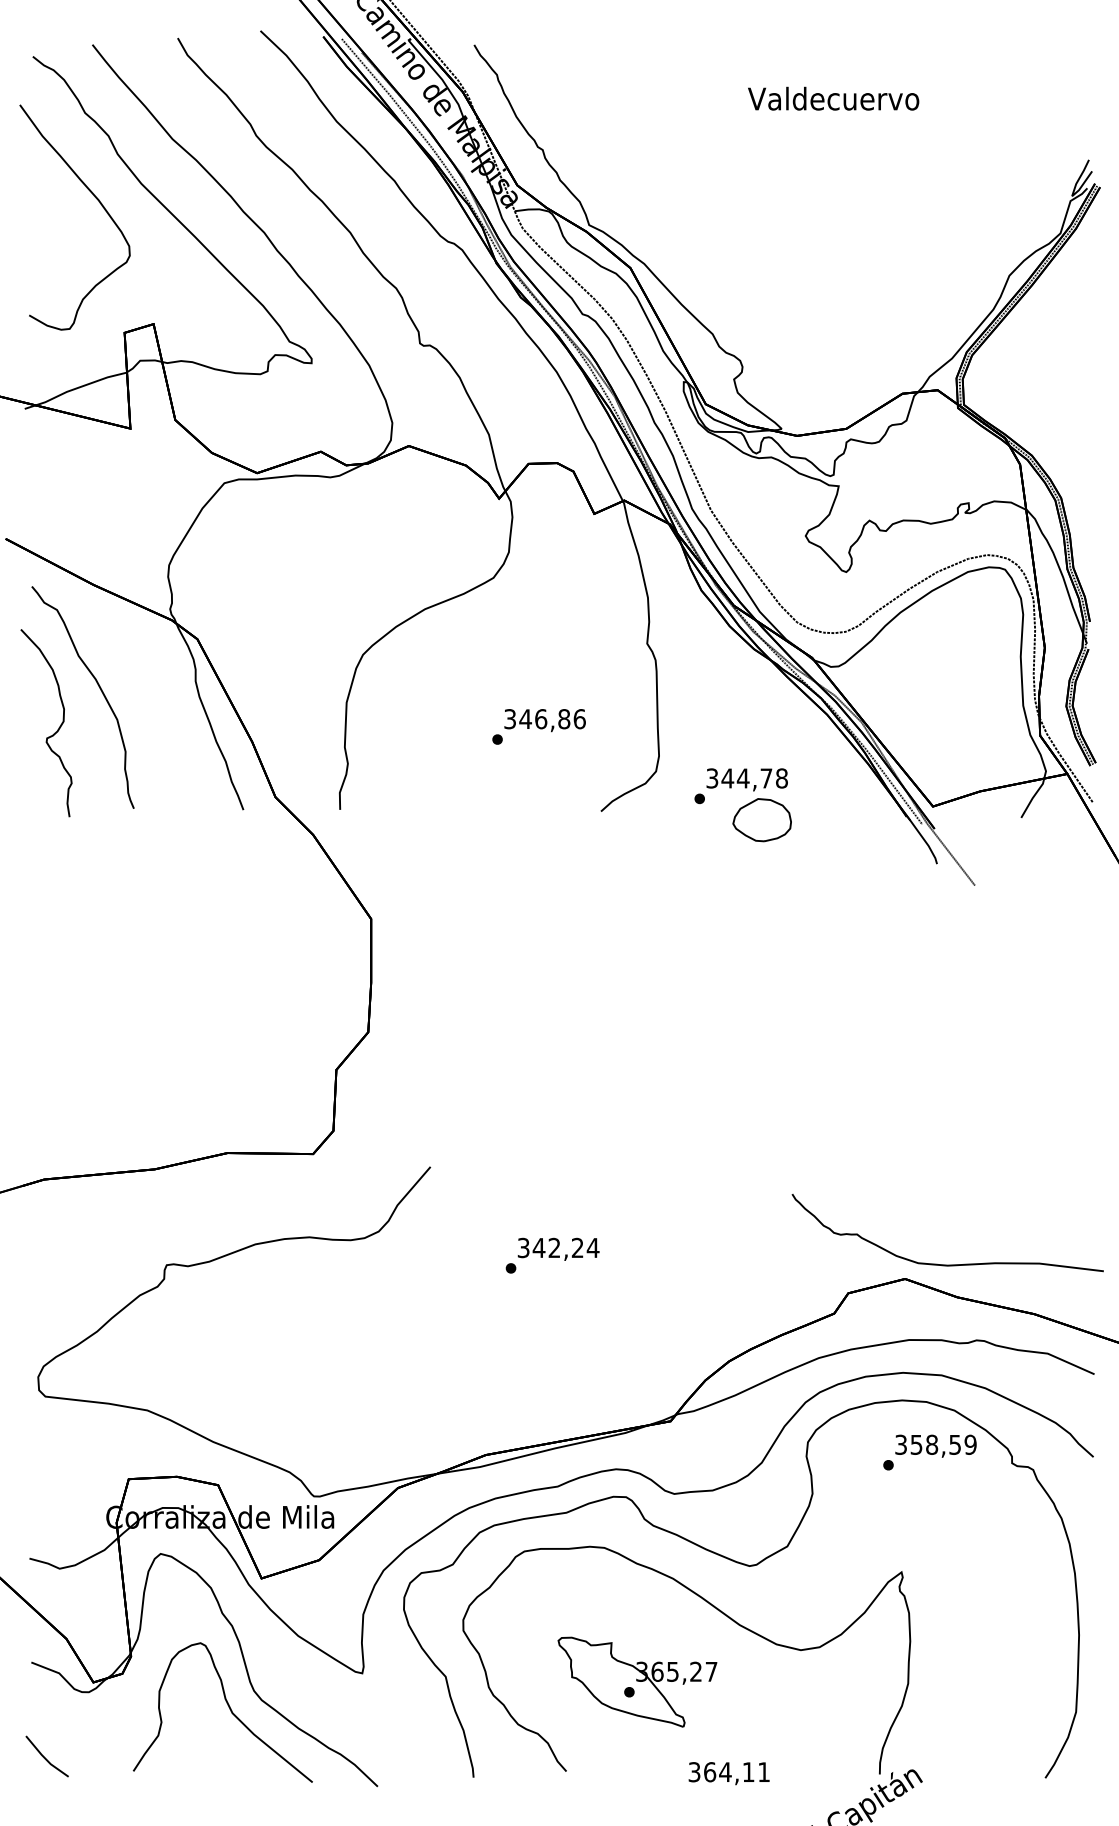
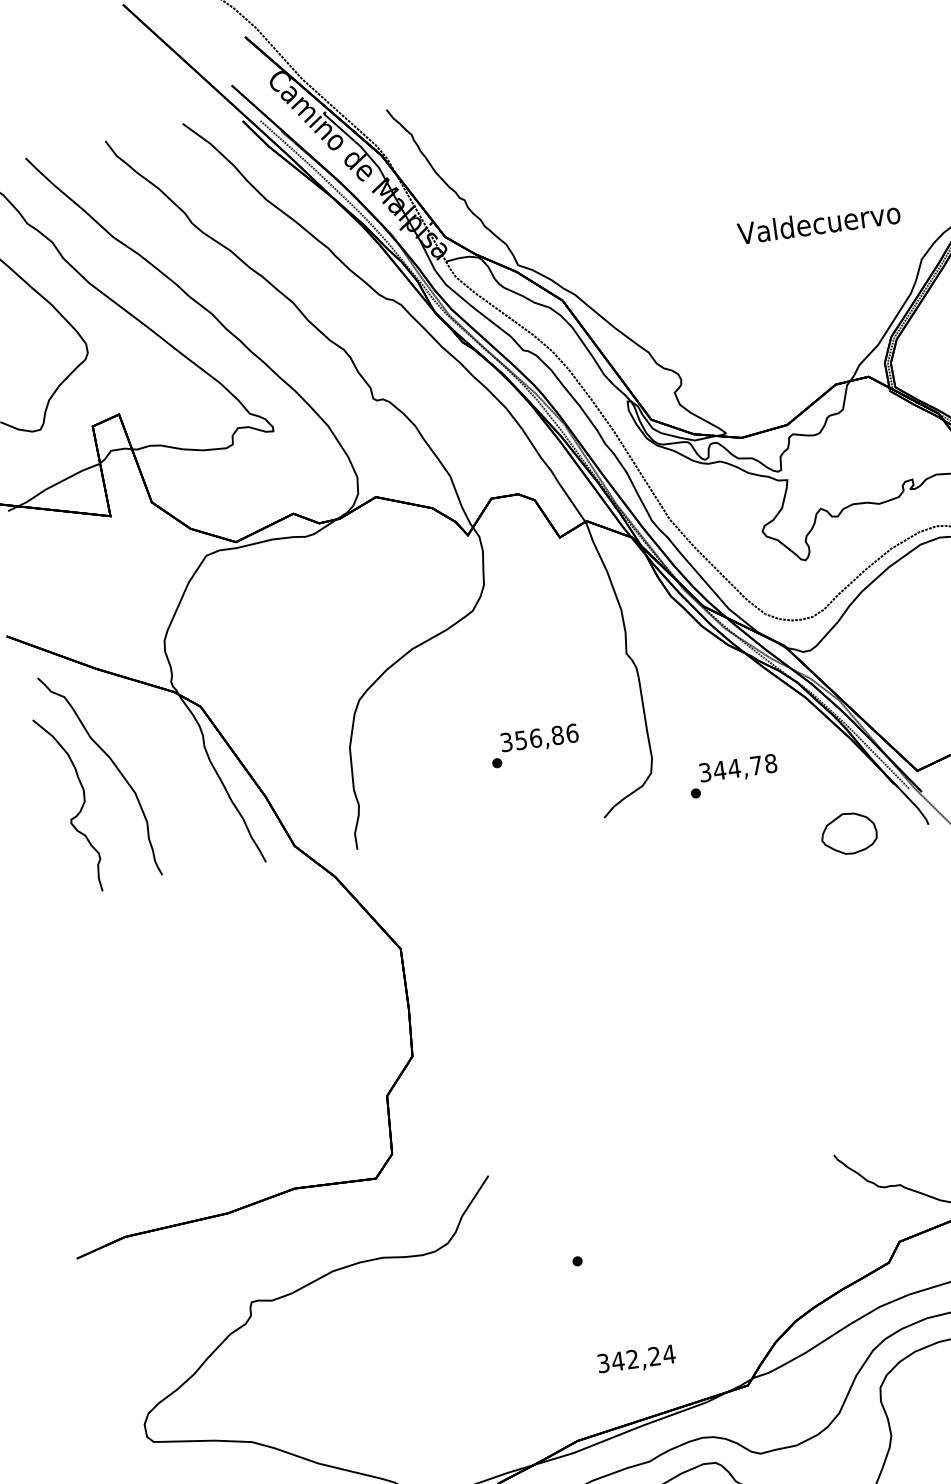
text: (833, 98) -> (818, 223), moved
text: (525, 719) -> (521, 740), 346,86 -> 356,86
part: (761, 820) -> (848, 834), moved
text: (558, 1248) -> (636, 1359), moved

